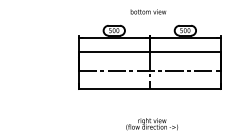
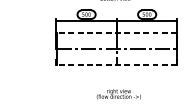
line: (149, 51) -> (116, 32), solid -> dashed
line: (149, 89) -> (116, 64), solid -> dashed

